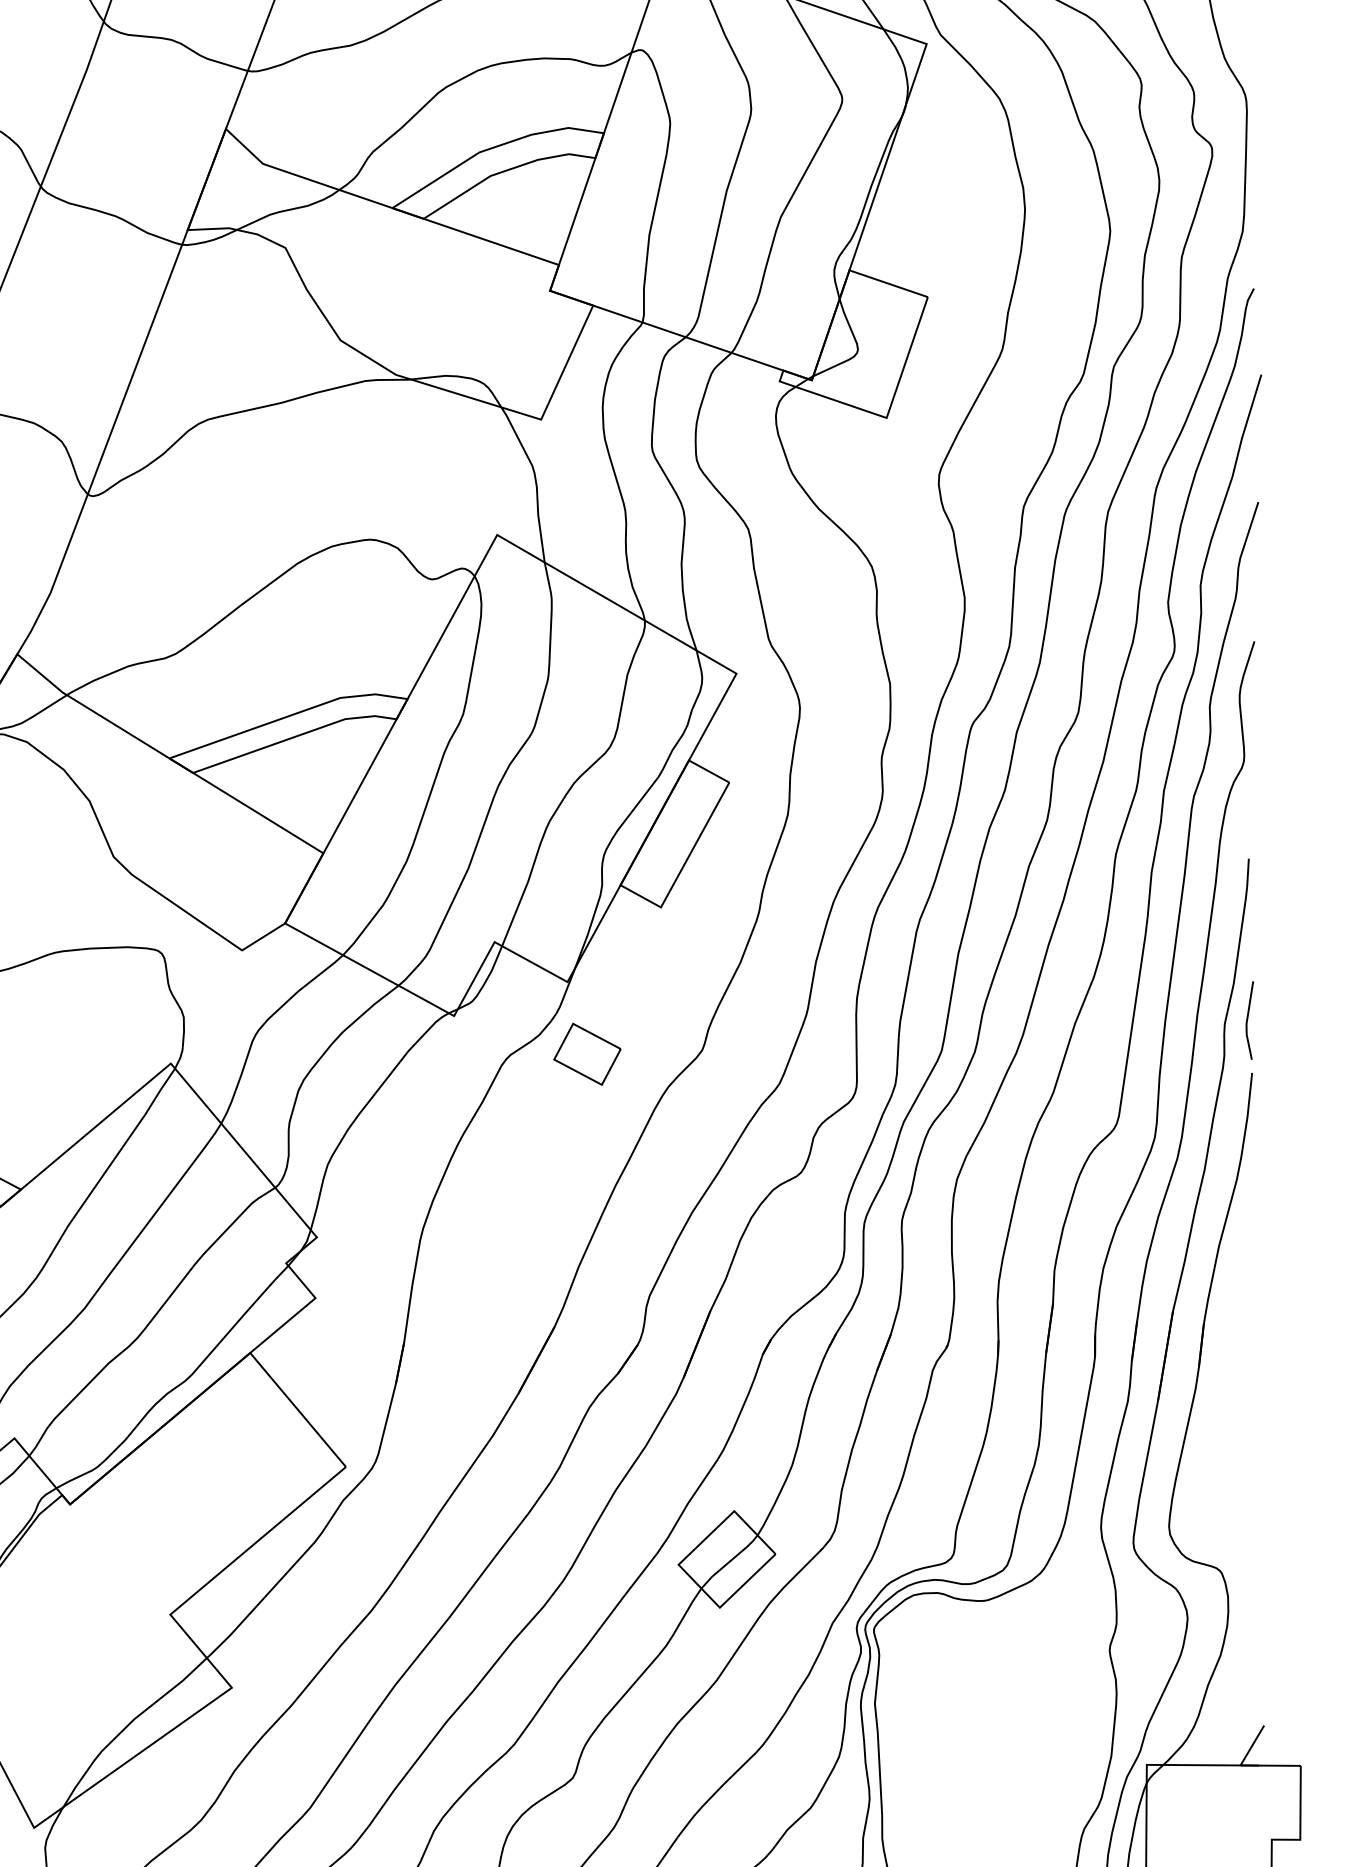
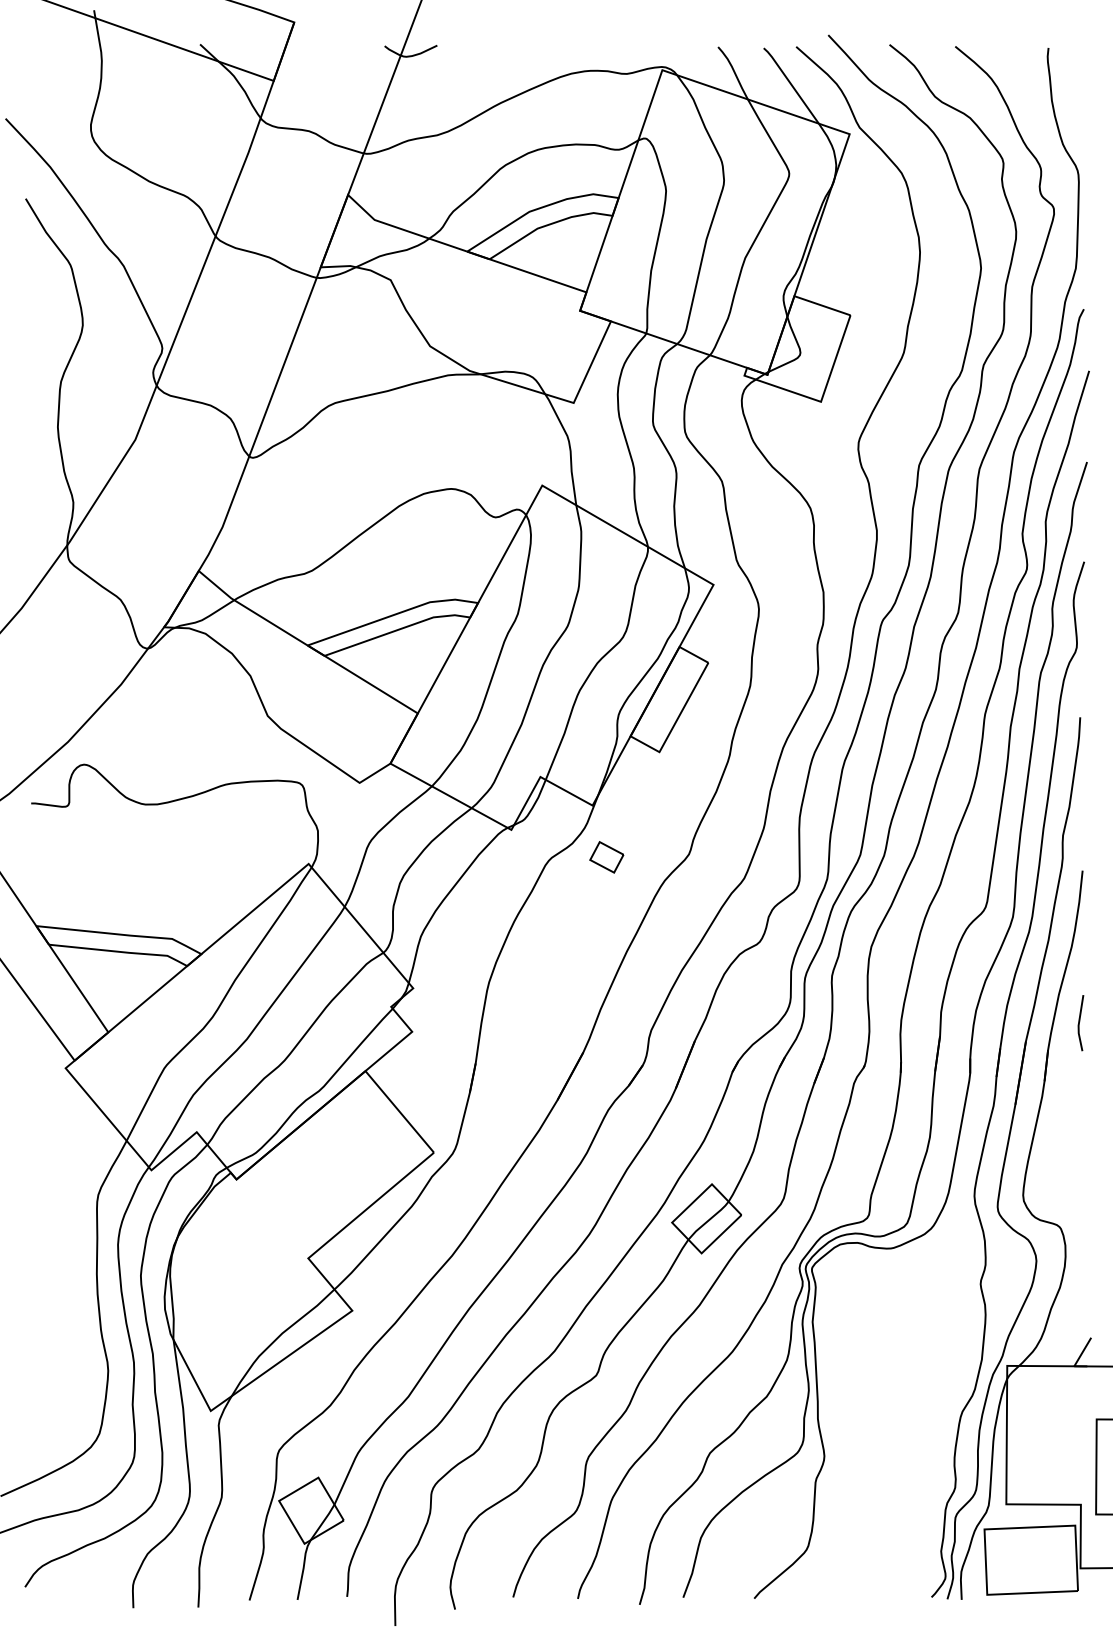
line: (1247, 1021) -> (1079, 1023), moved
part: (586, 1054) -> (606, 857), size x0.7

